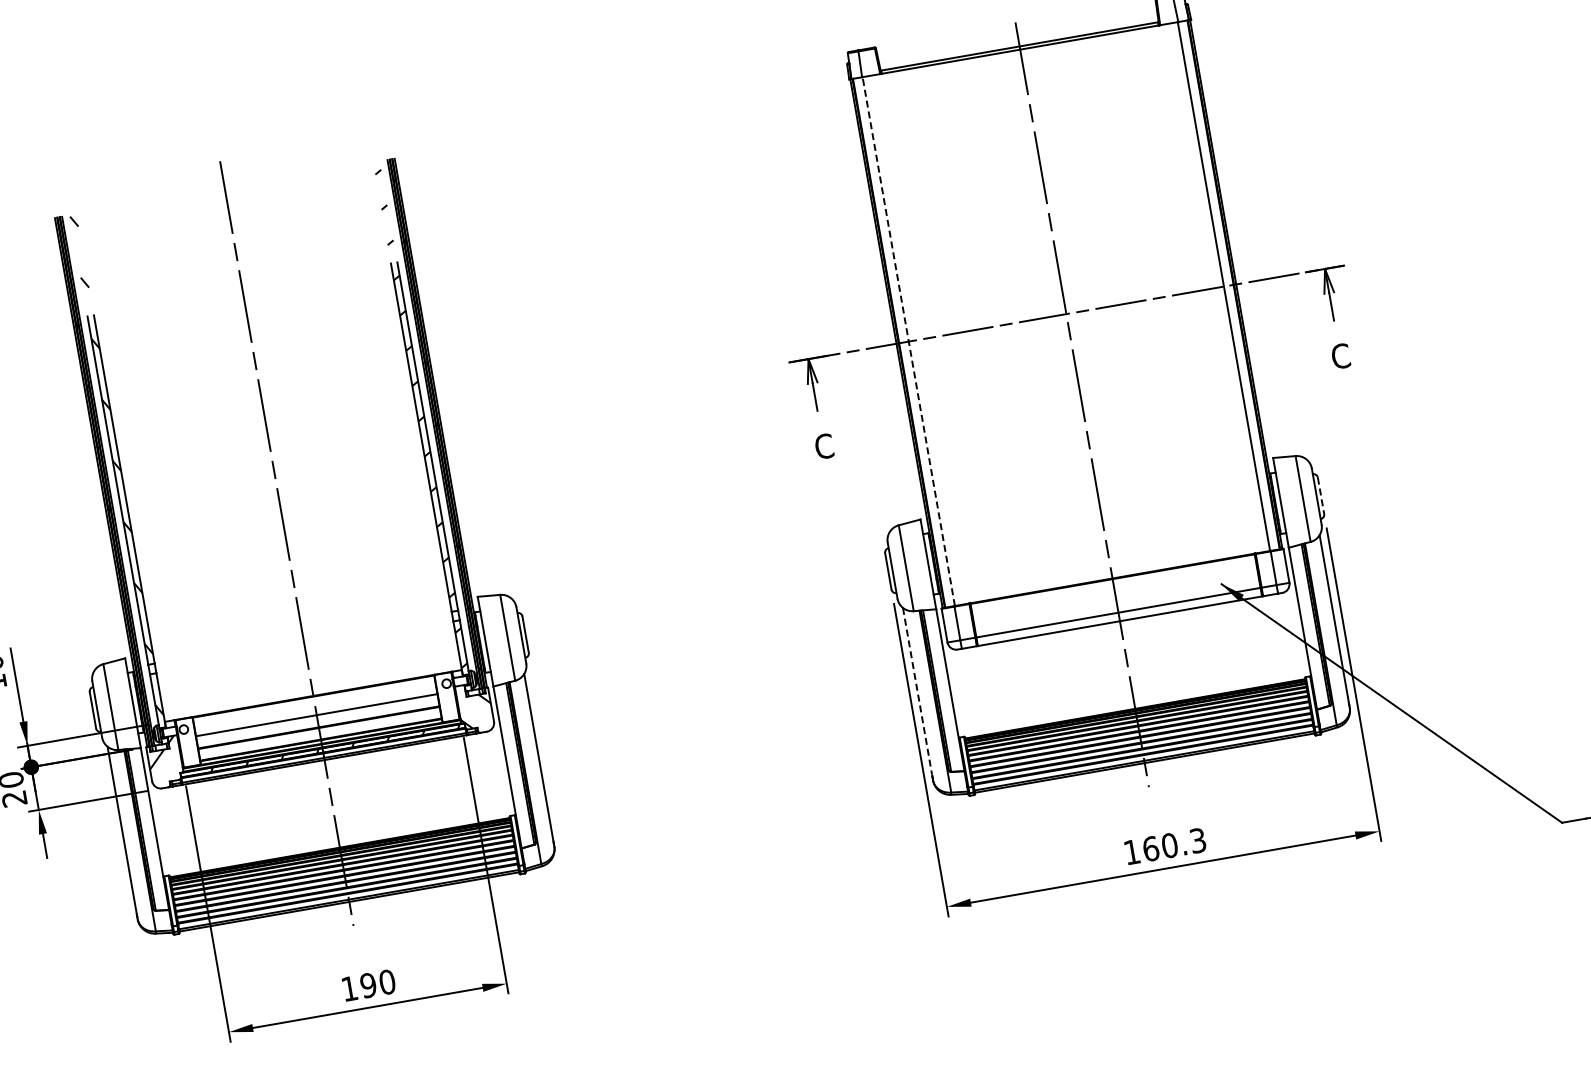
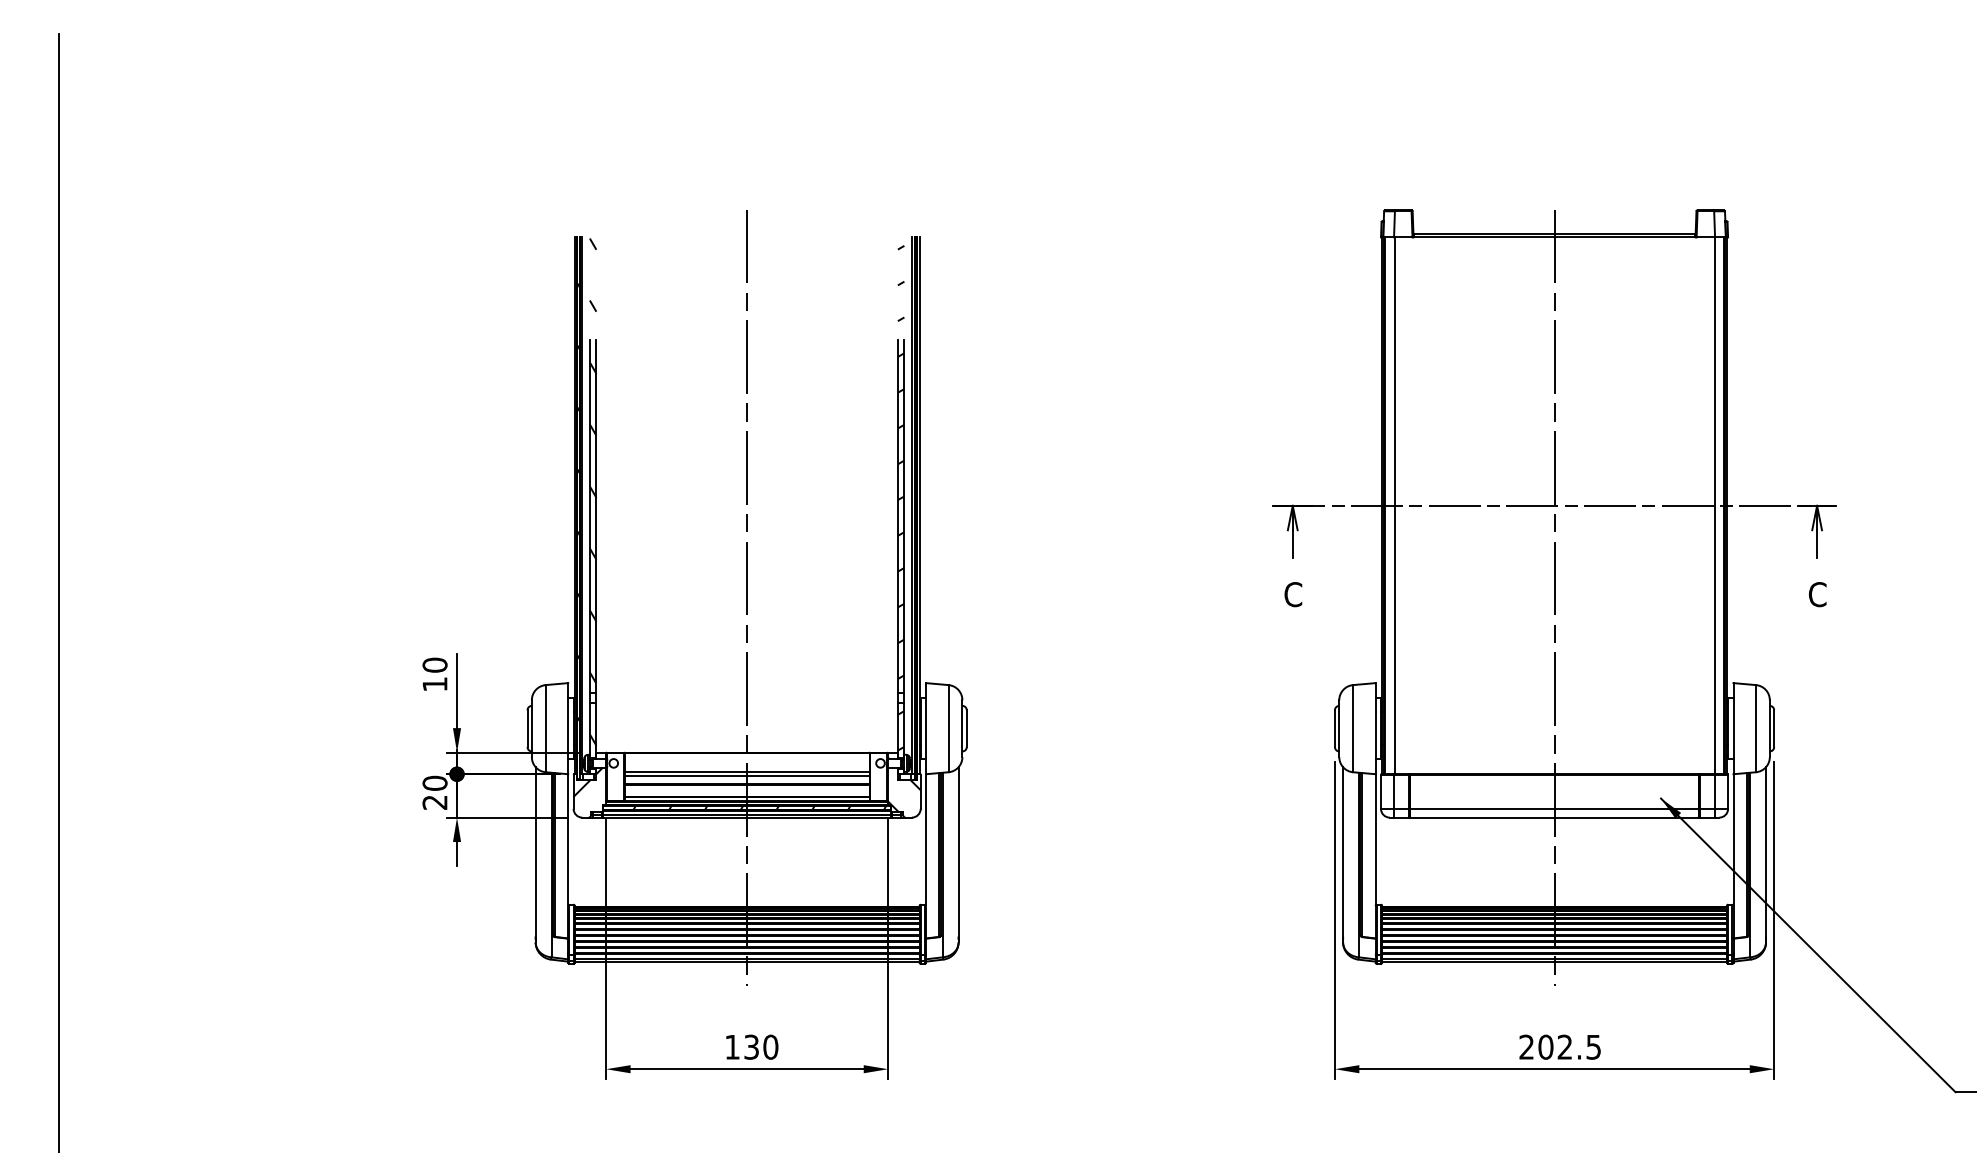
line: (908, 341) -> (1394, 505), dashed -> solid
line: (1321, 496) -> (1774, 729), dashed -> solid
line: (917, 690) -> (1343, 851), dashed -> solid
line: (316, 719) -> (746, 776), added
text: (1164, 845) -> (1559, 1046), 160.3 -> 202.5
text: (368, 984) -> (751, 1046), 190 -> 130

